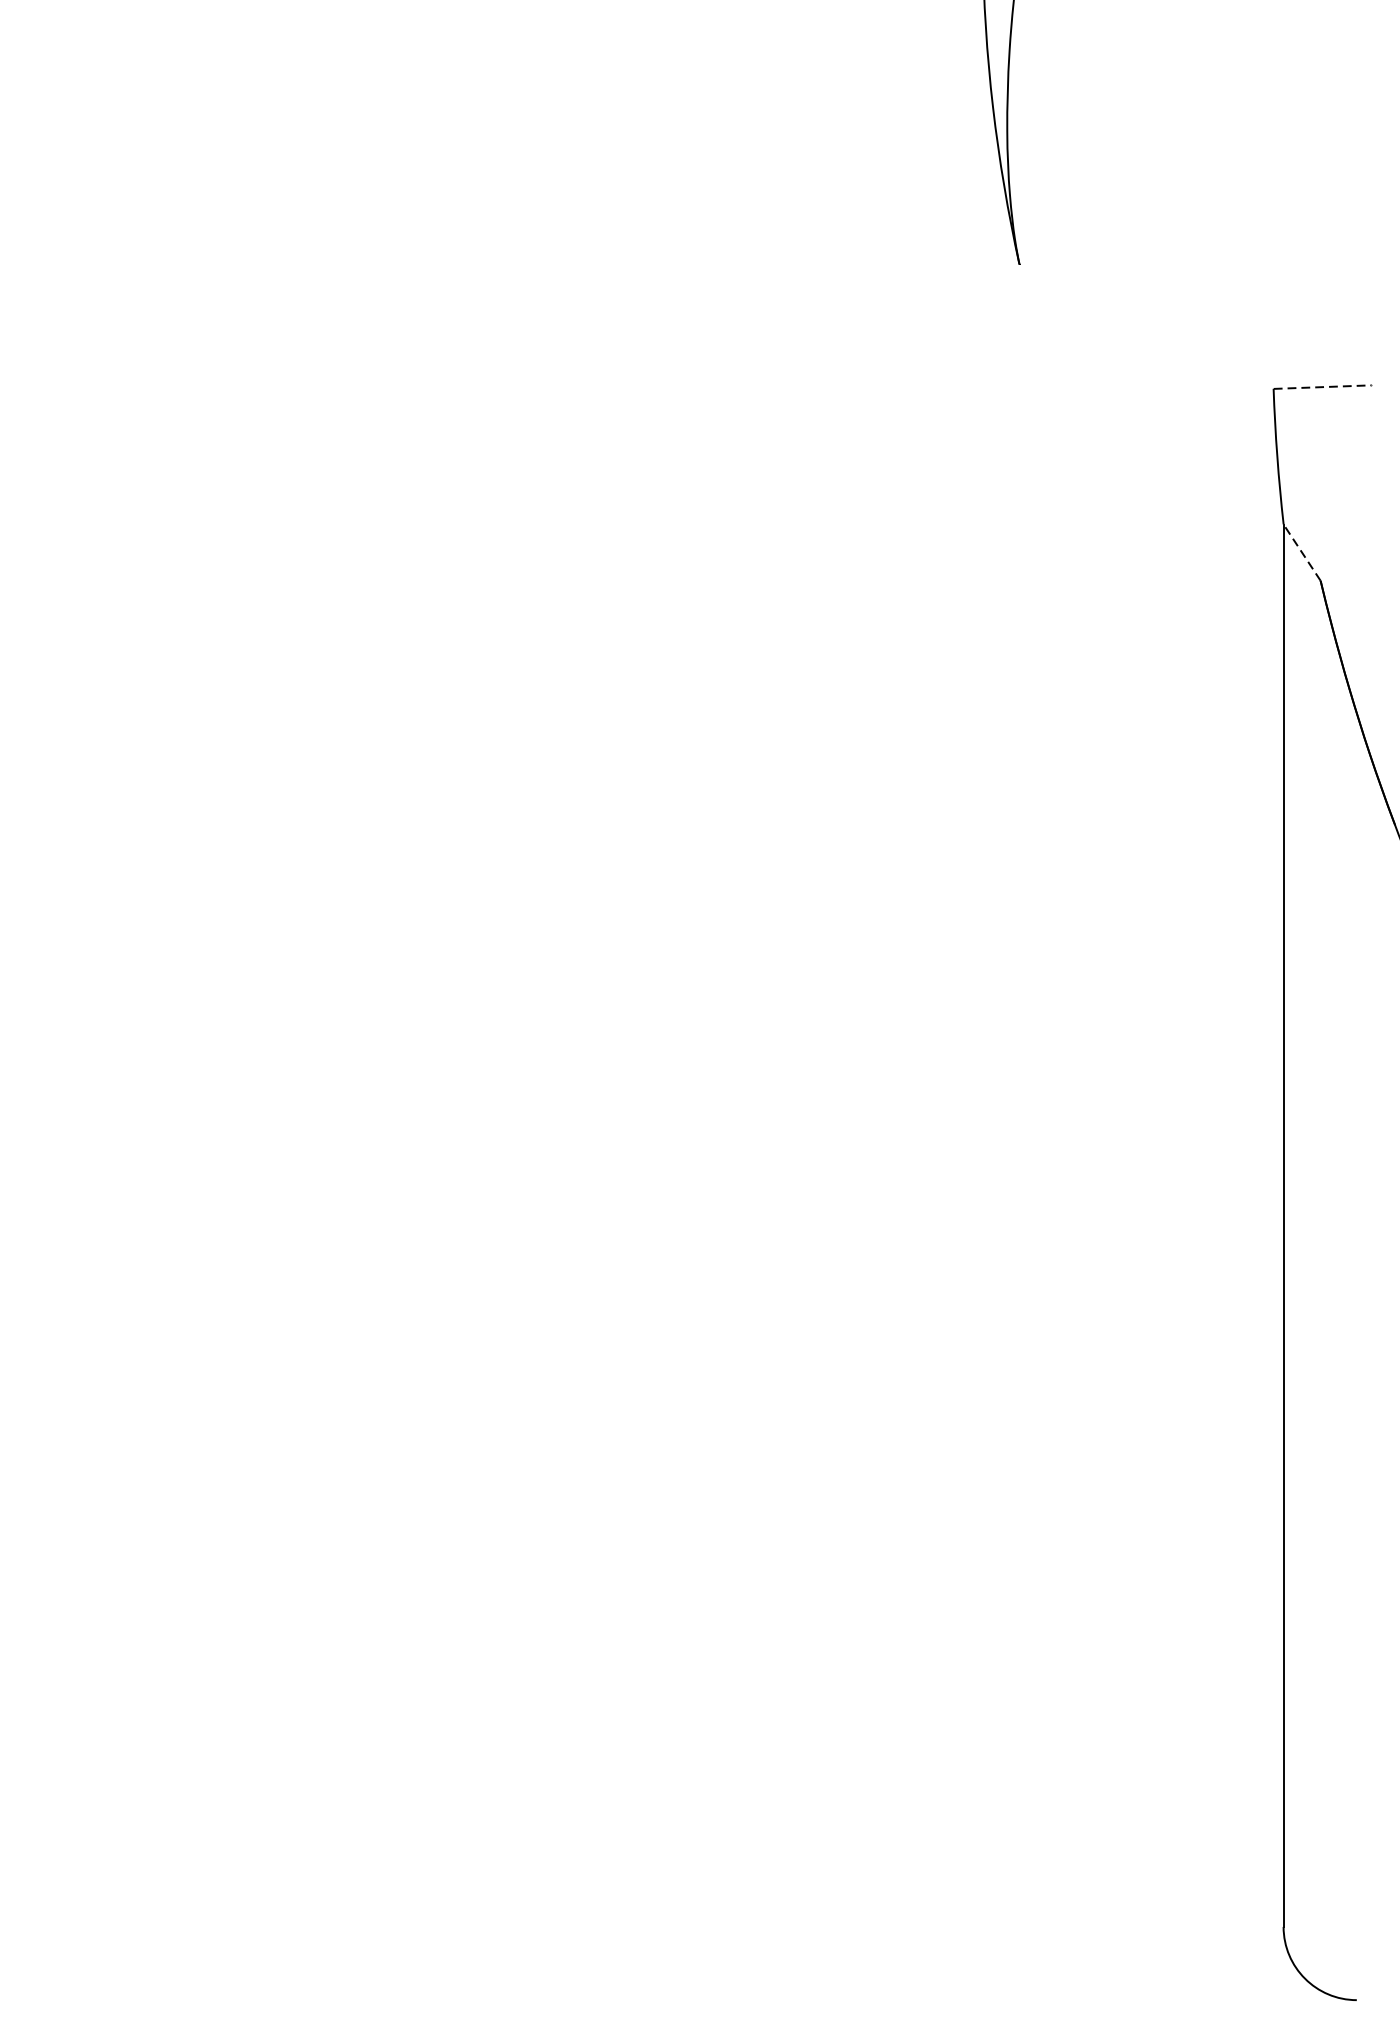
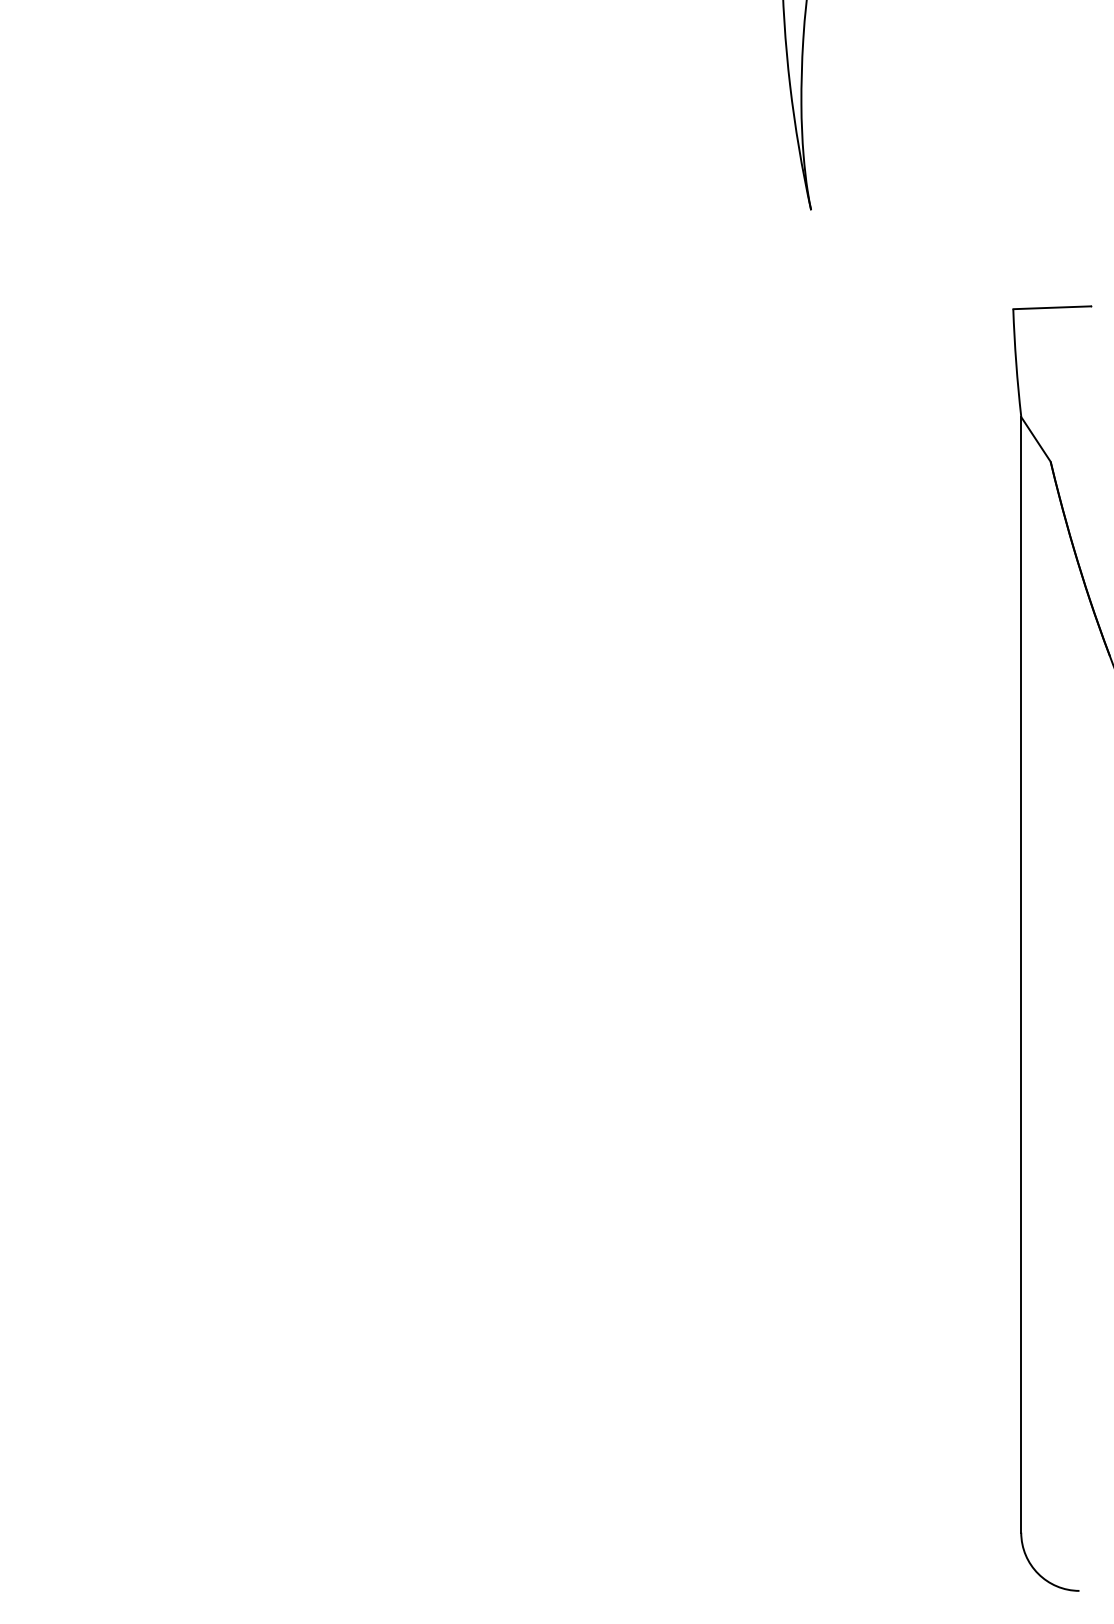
line: (1322, 386) -> (1052, 307), dashed -> solid
line: (1301, 552) -> (1035, 439), dashed -> solid

